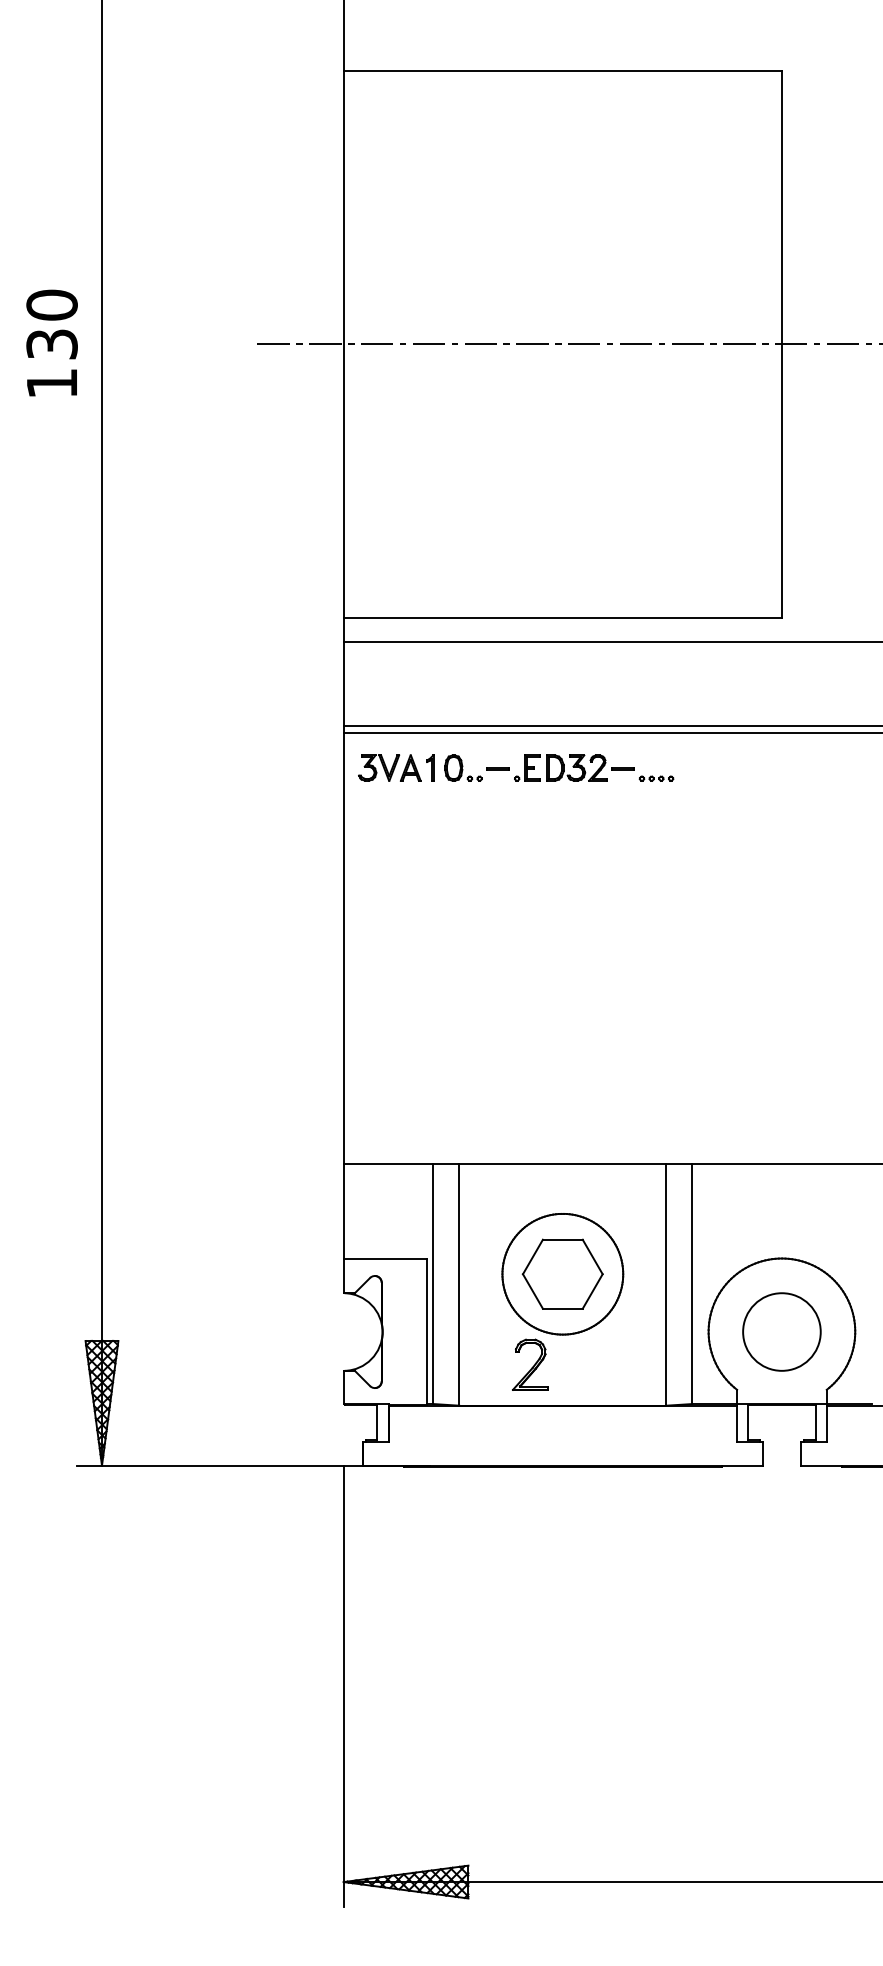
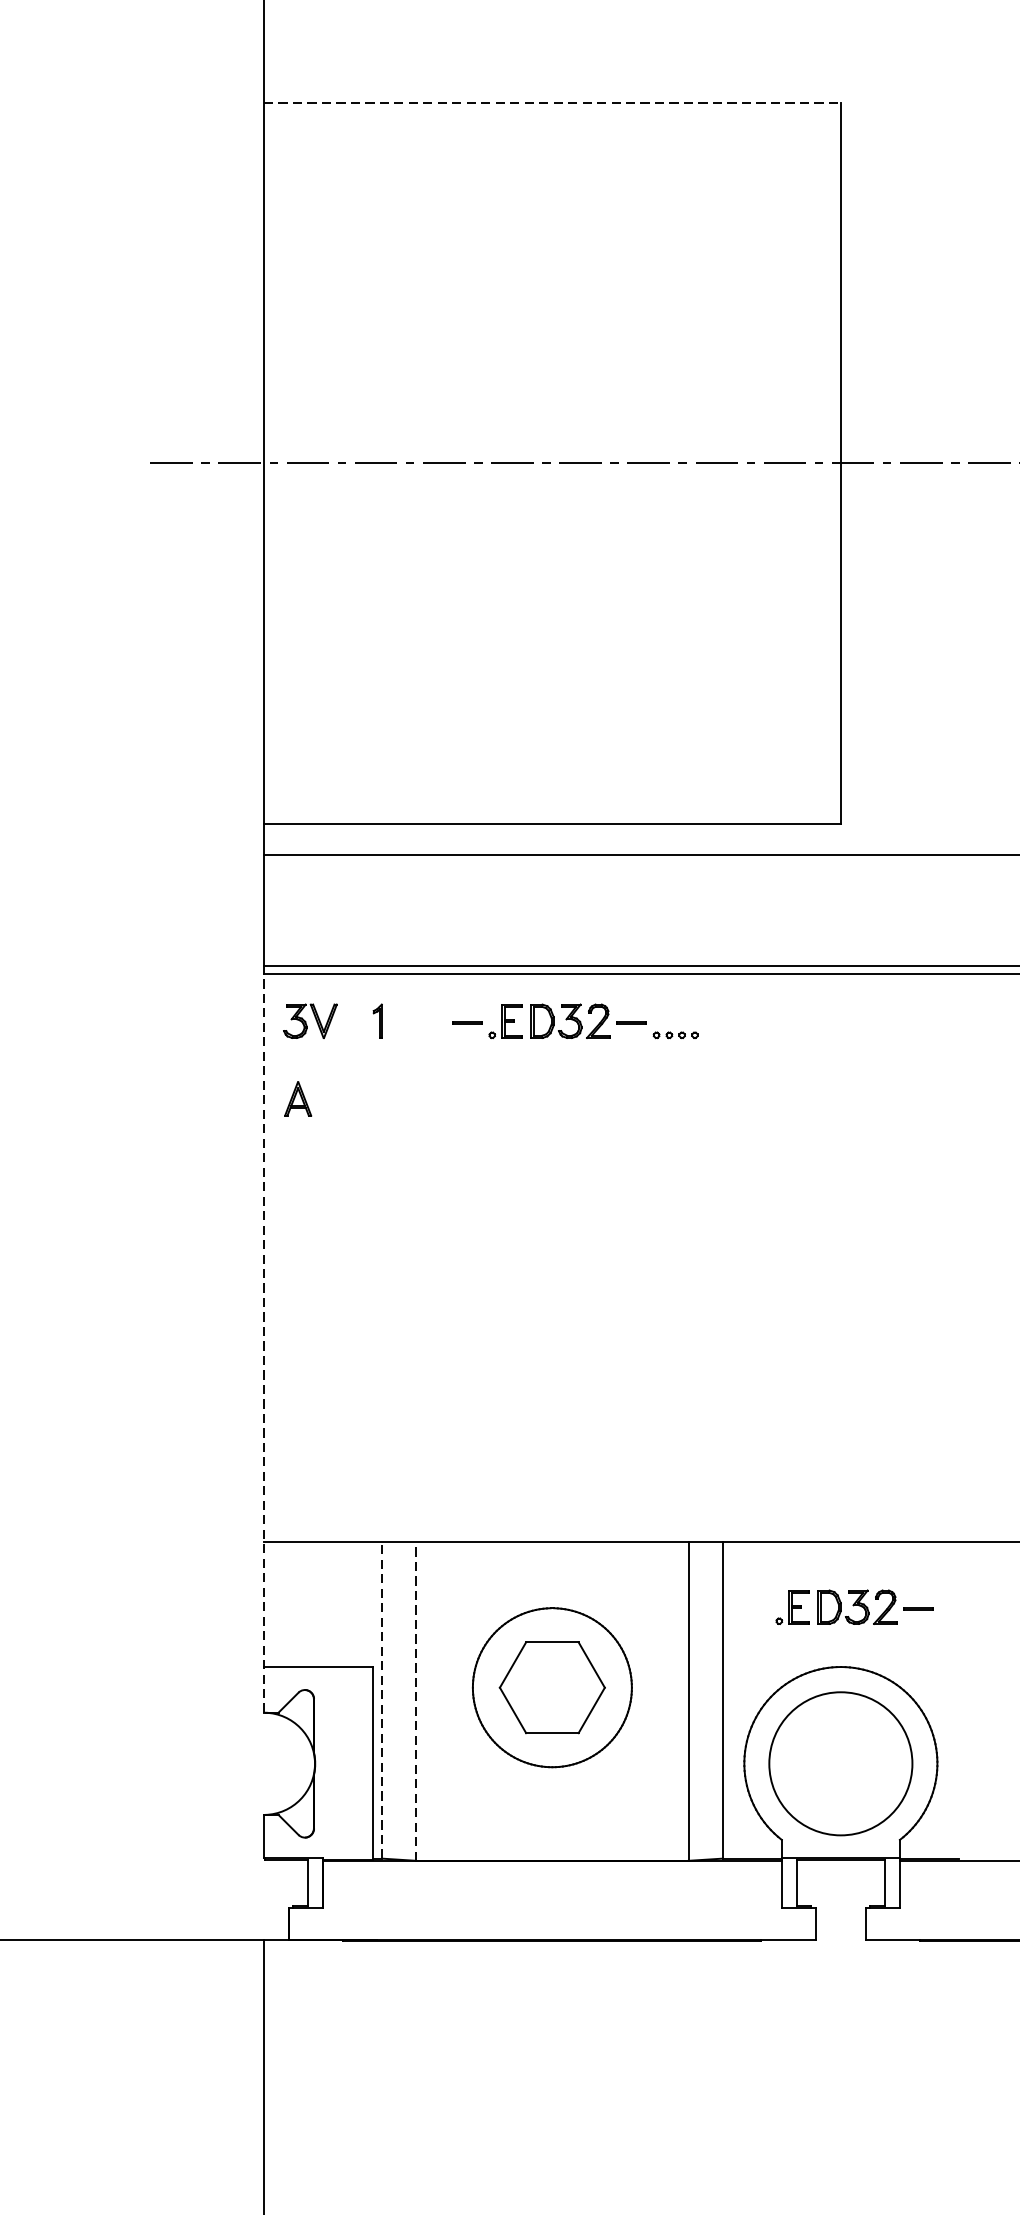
line: (563, 70) -> (553, 102), solid -> dashed
part: (410, 767) -> (297, 1098), moved
part: (463, 767) -> (421, 1020), removed
line: (344, 1012) -> (264, 1343), solid -> dashed
part: (792, 1212) -> (854, 1606), added
line: (433, 1283) -> (382, 1699), solid -> dashed
line: (459, 1284) -> (416, 1701), solid -> dashed
circle: (781, 1331) -> (840, 1763), size x1.4
part: (530, 1364) -> (509, 1806), removed

